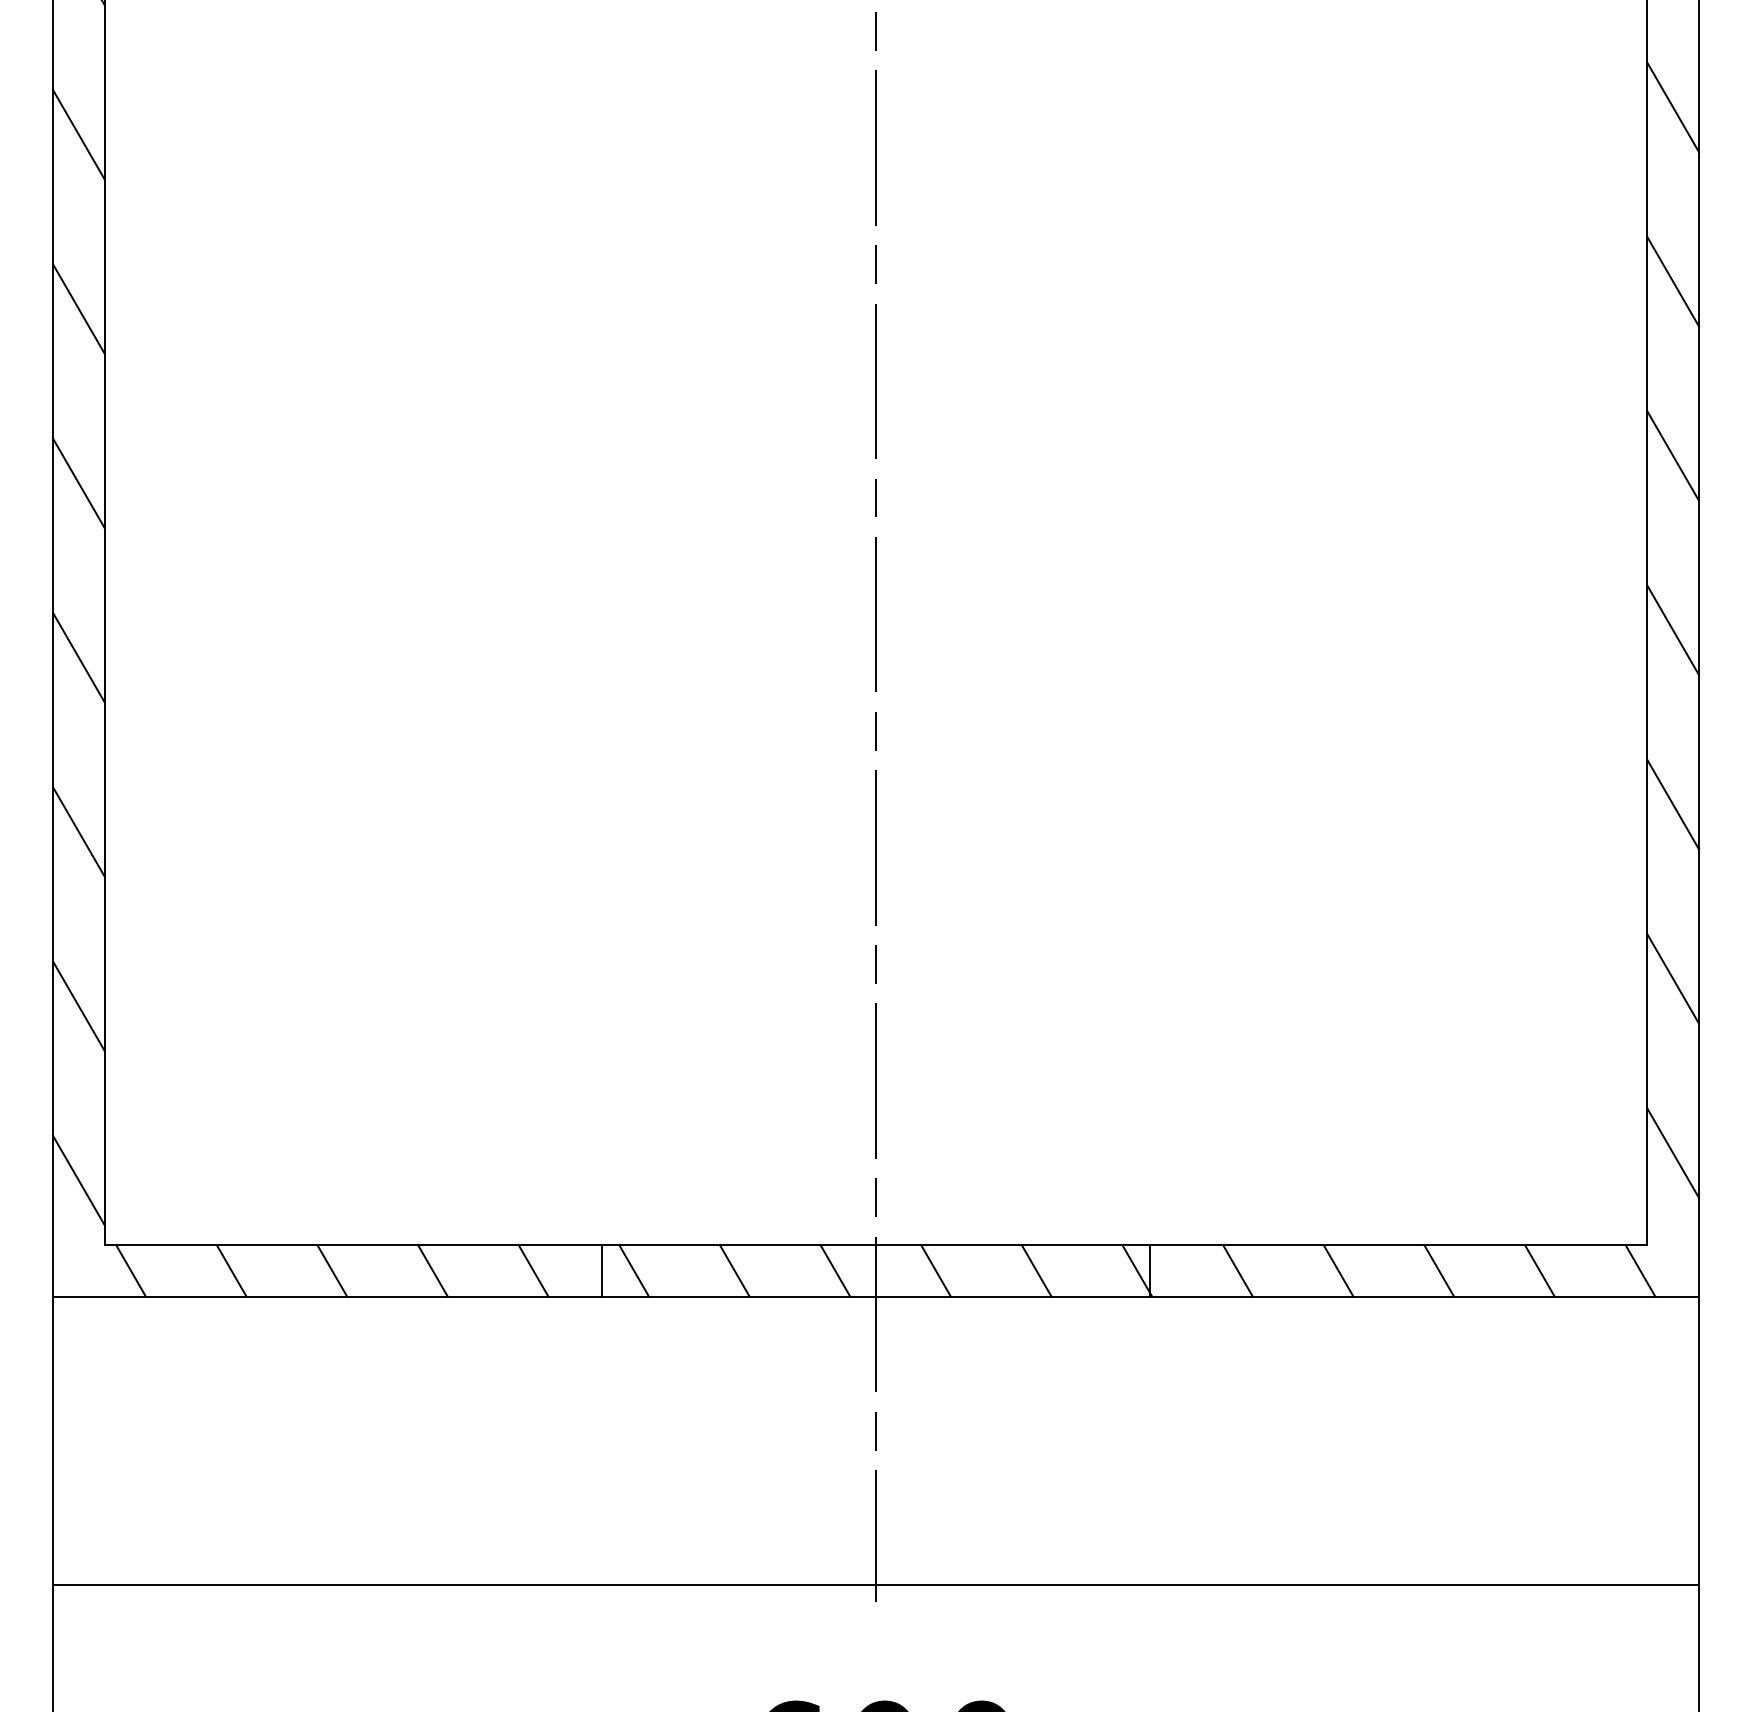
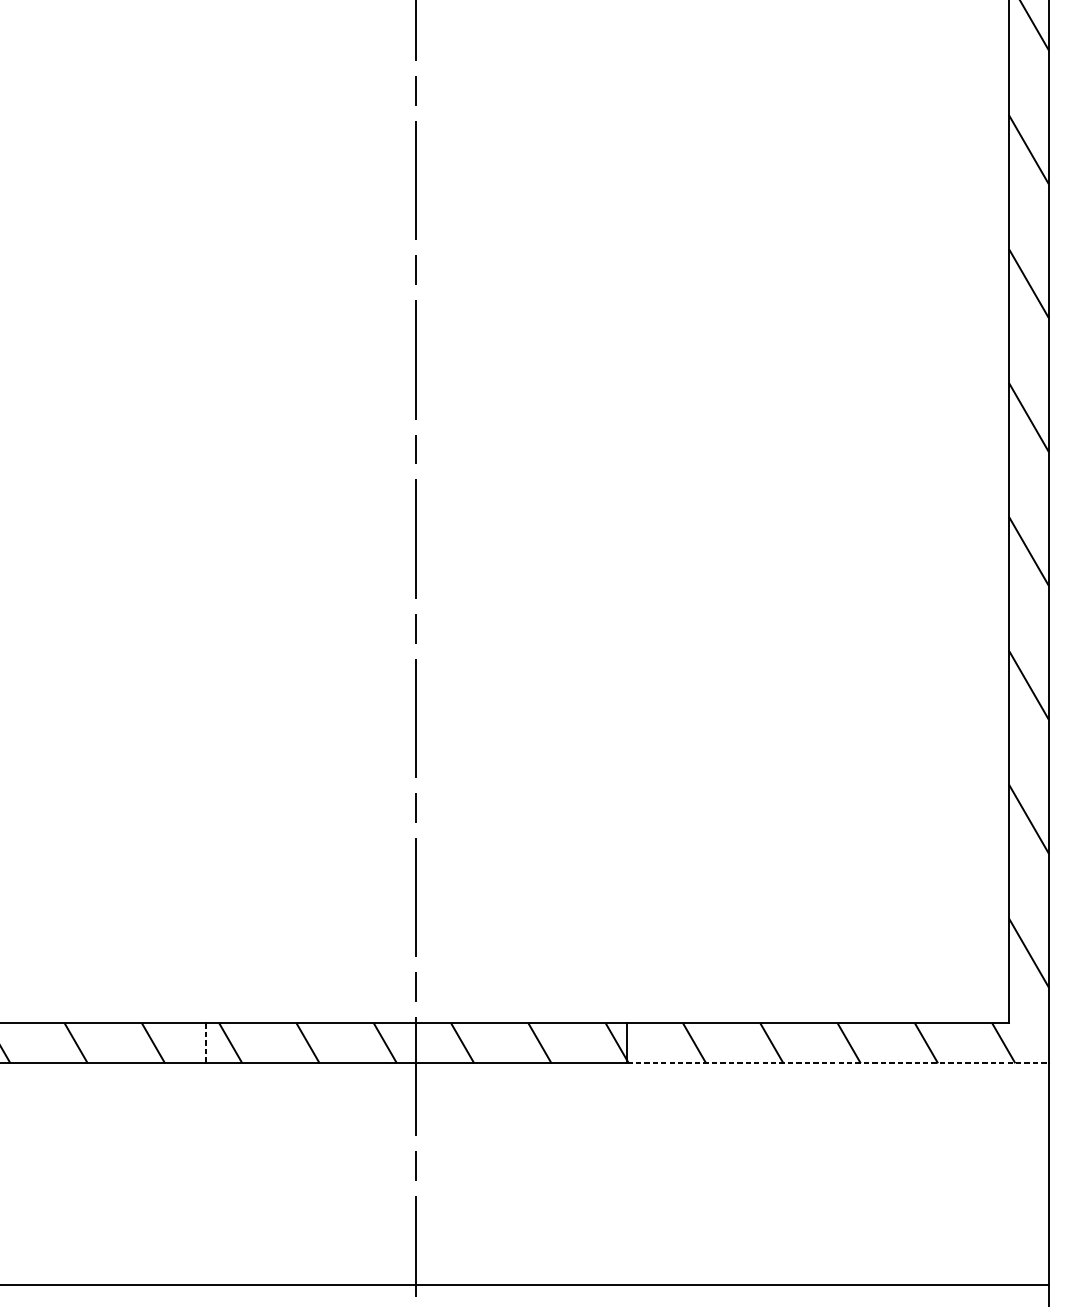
line: (601, 1271) -> (205, 1043), solid -> dashed
line: (1425, 1297) -> (838, 1063), solid -> dashed

